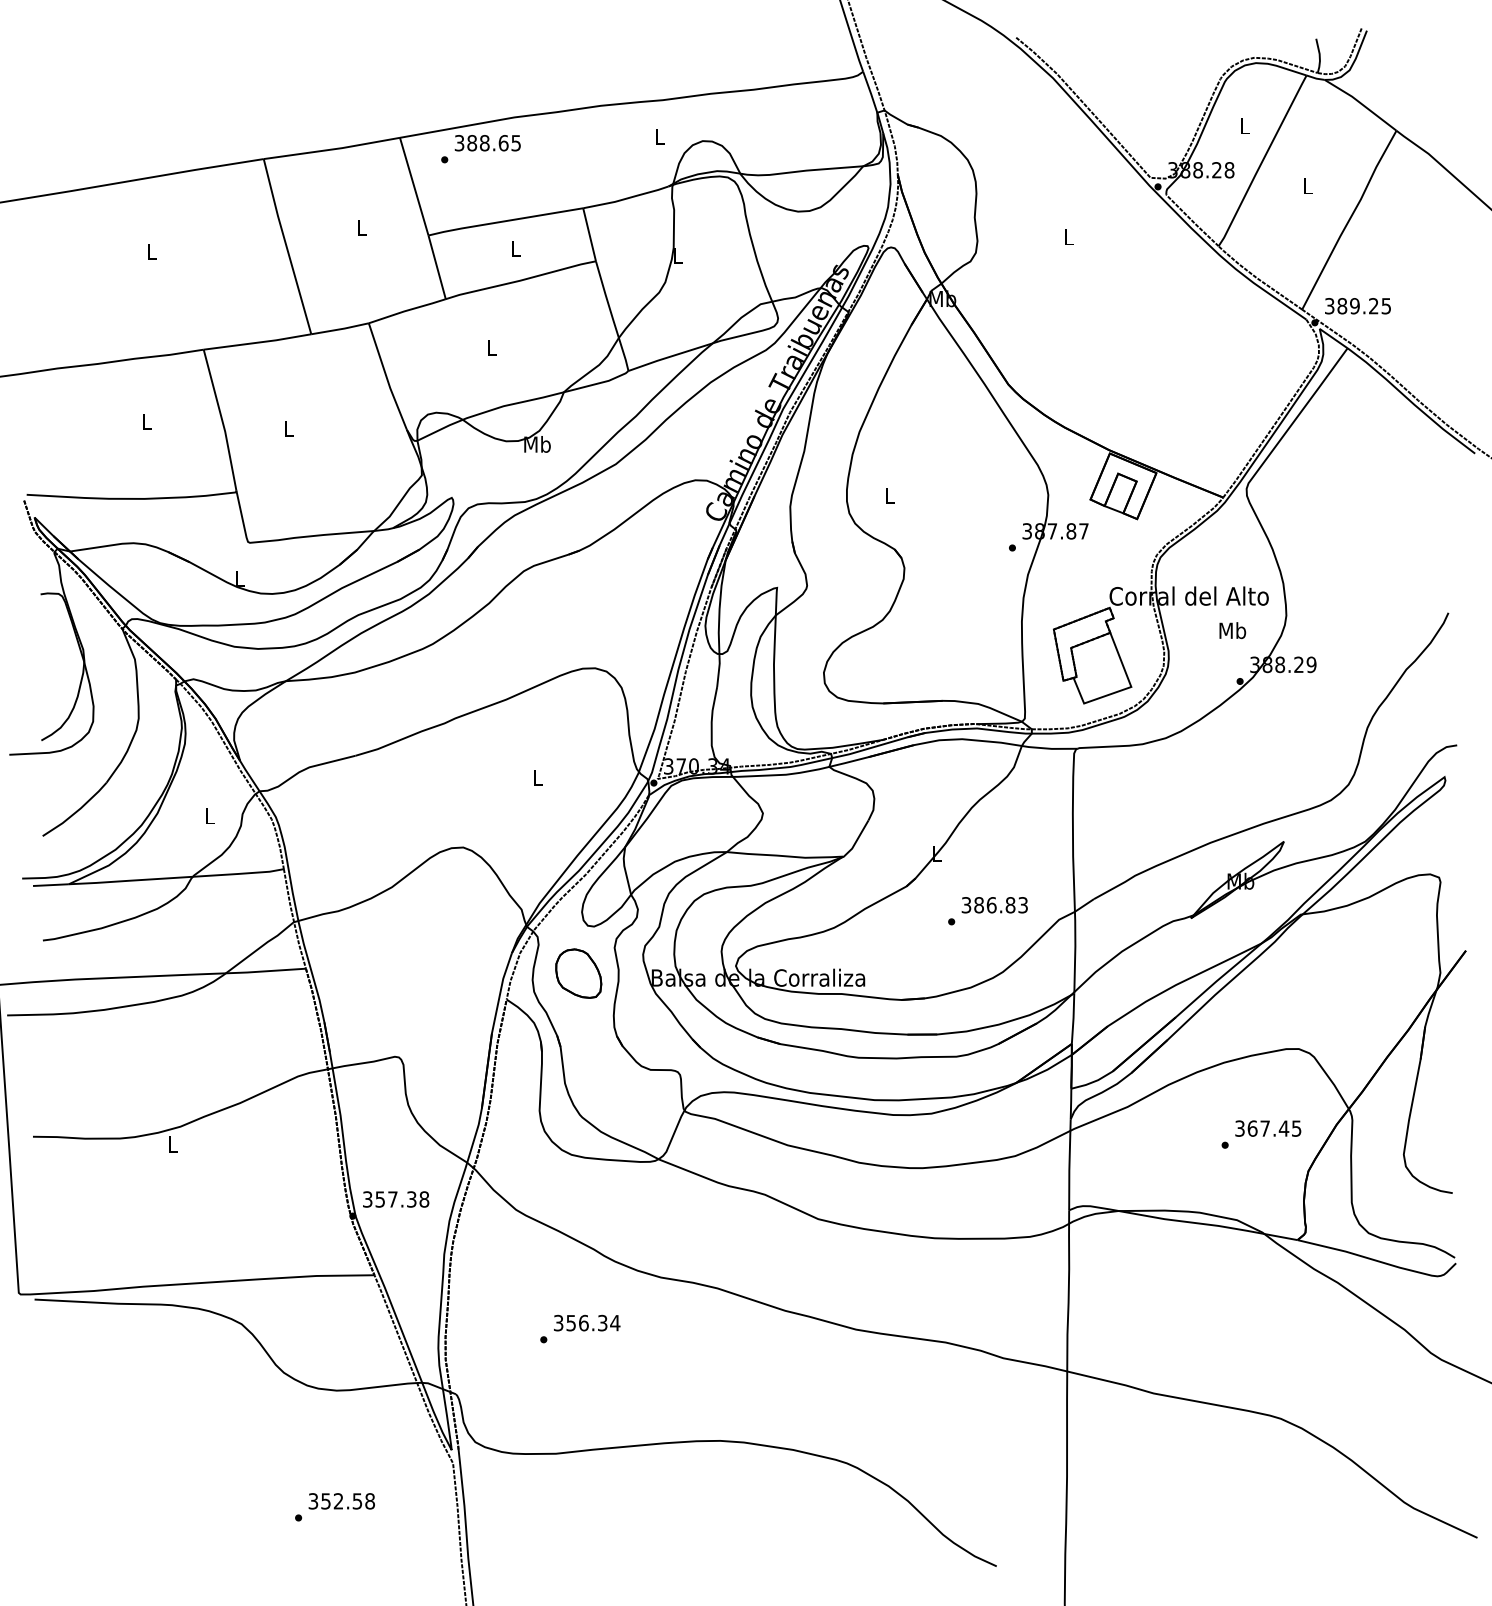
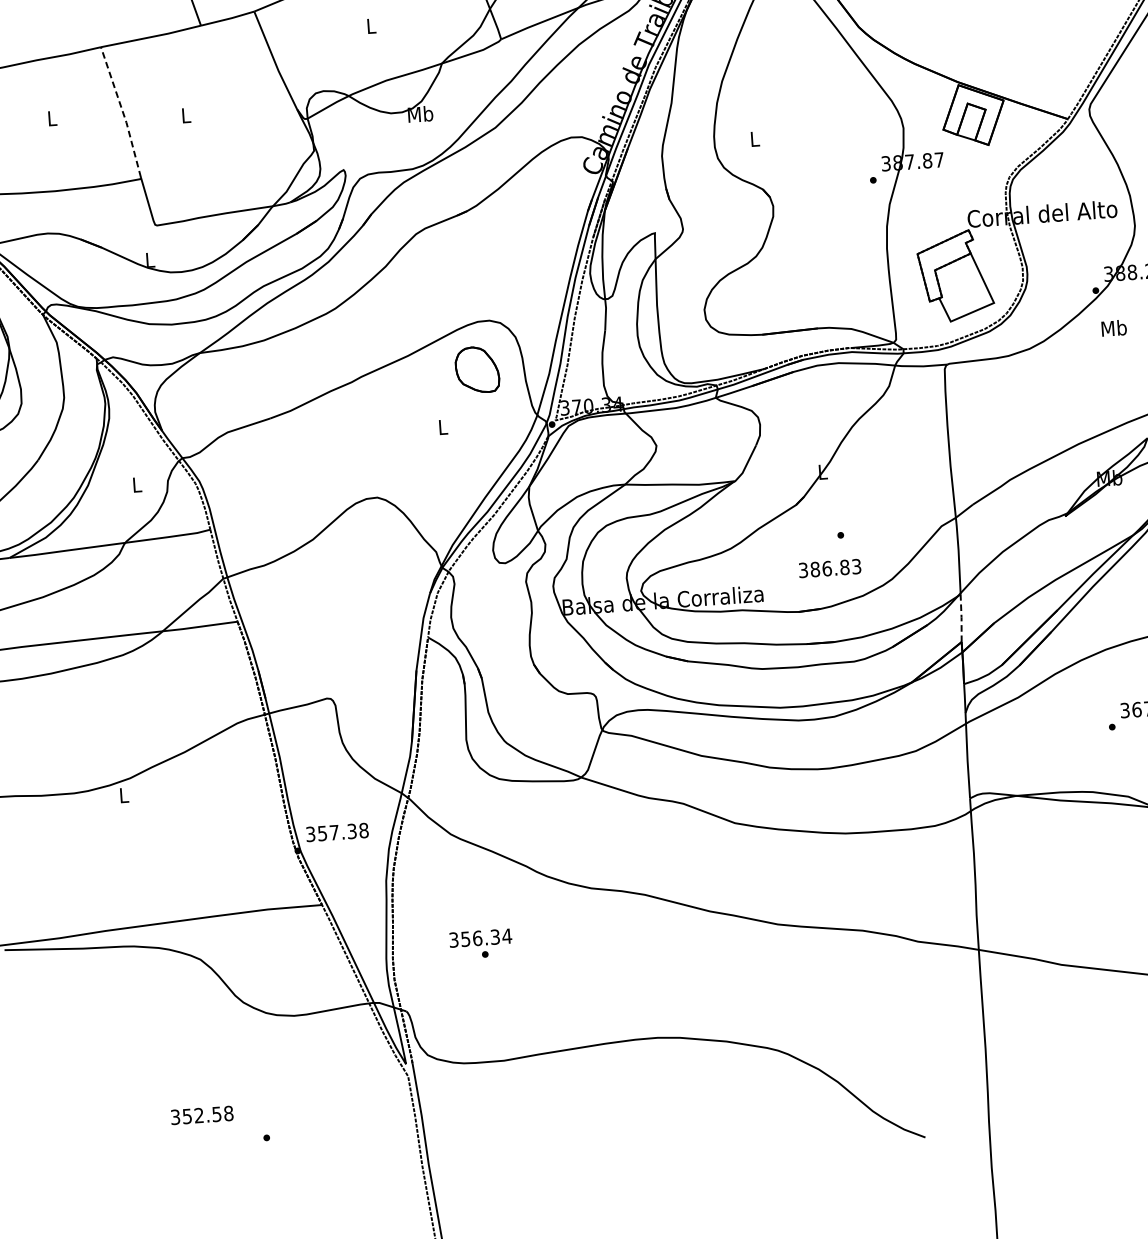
line: (222, 420) -> (123, 112), solid -> dashed
text: (1232, 630) -> (1113, 328), moved
text: (994, 905) -> (829, 568), moved
part: (578, 973) -> (477, 369), moved
line: (1073, 1018) -> (961, 618), solid -> dashed
text: (587, 1322) -> (480, 937), moved
text: (341, 1501) -> (201, 1115), moved

